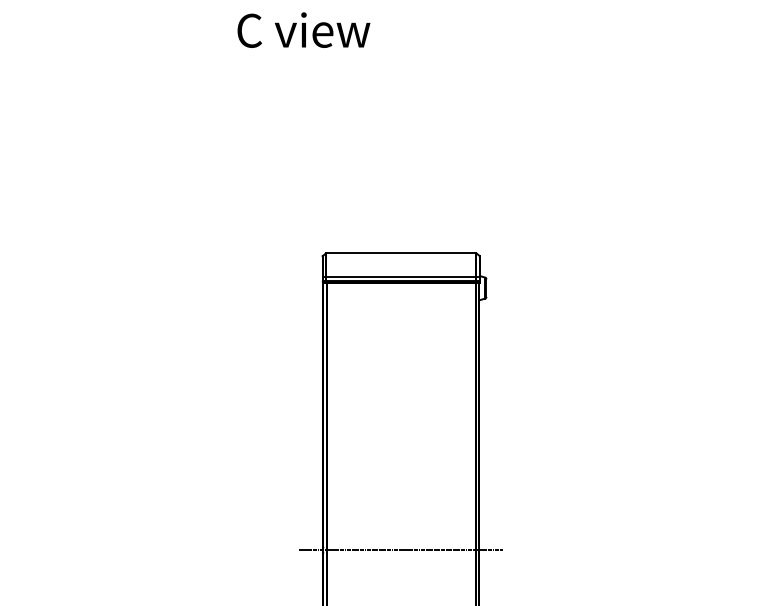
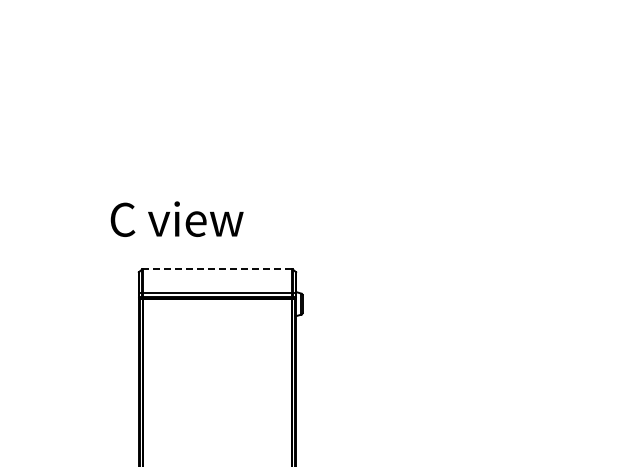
text: (303, 29) -> (176, 218), moved
line: (401, 253) -> (217, 269), solid -> dashed

